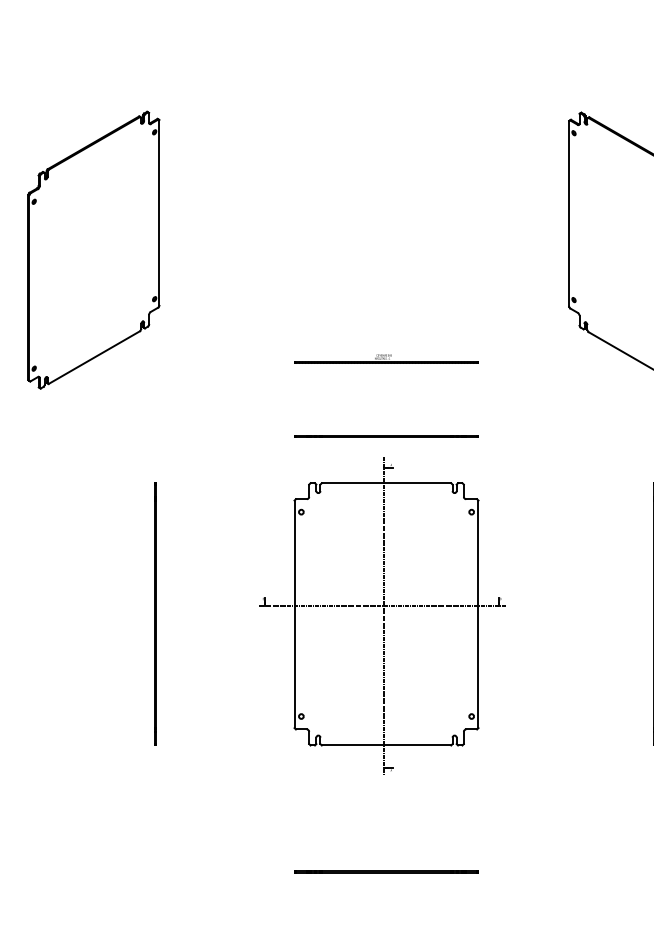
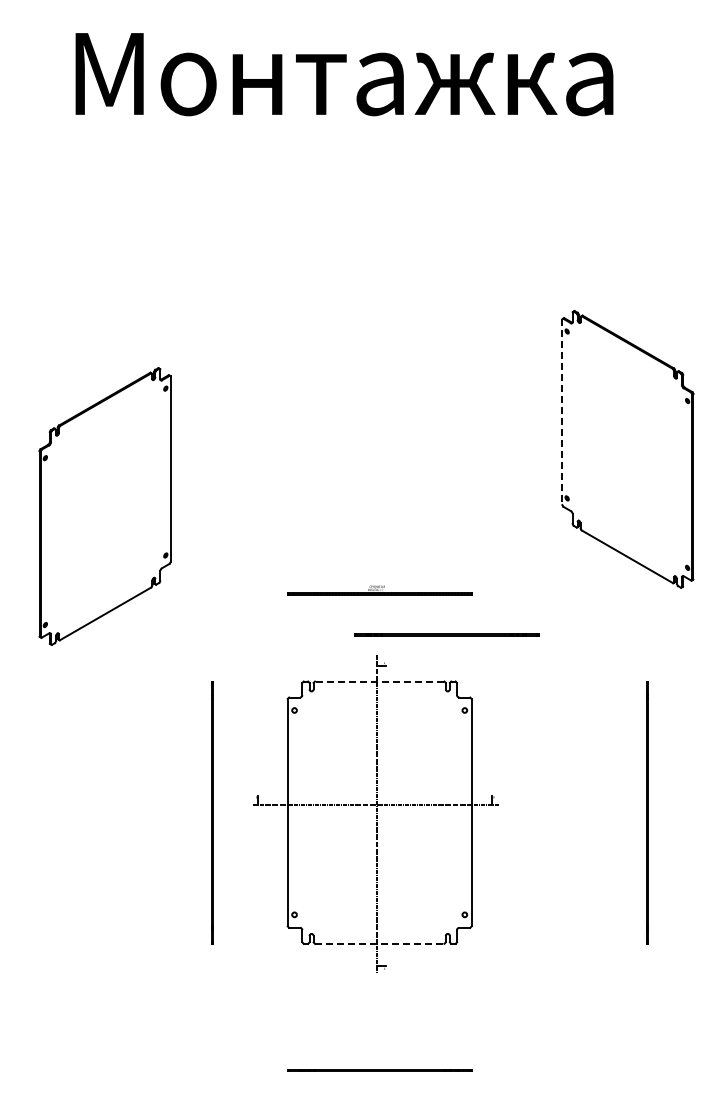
line: (569, 214) -> (562, 412), solid -> dashed
part: (93, 250) -> (104, 506), moved
part: (386, 359) -> (379, 590), moved
line: (386, 436) -> (446, 634), moved
line: (386, 483) -> (379, 681), solid -> dashed
line: (155, 614) -> (212, 812), moved
line: (386, 745) -> (379, 943), solid -> dashed

